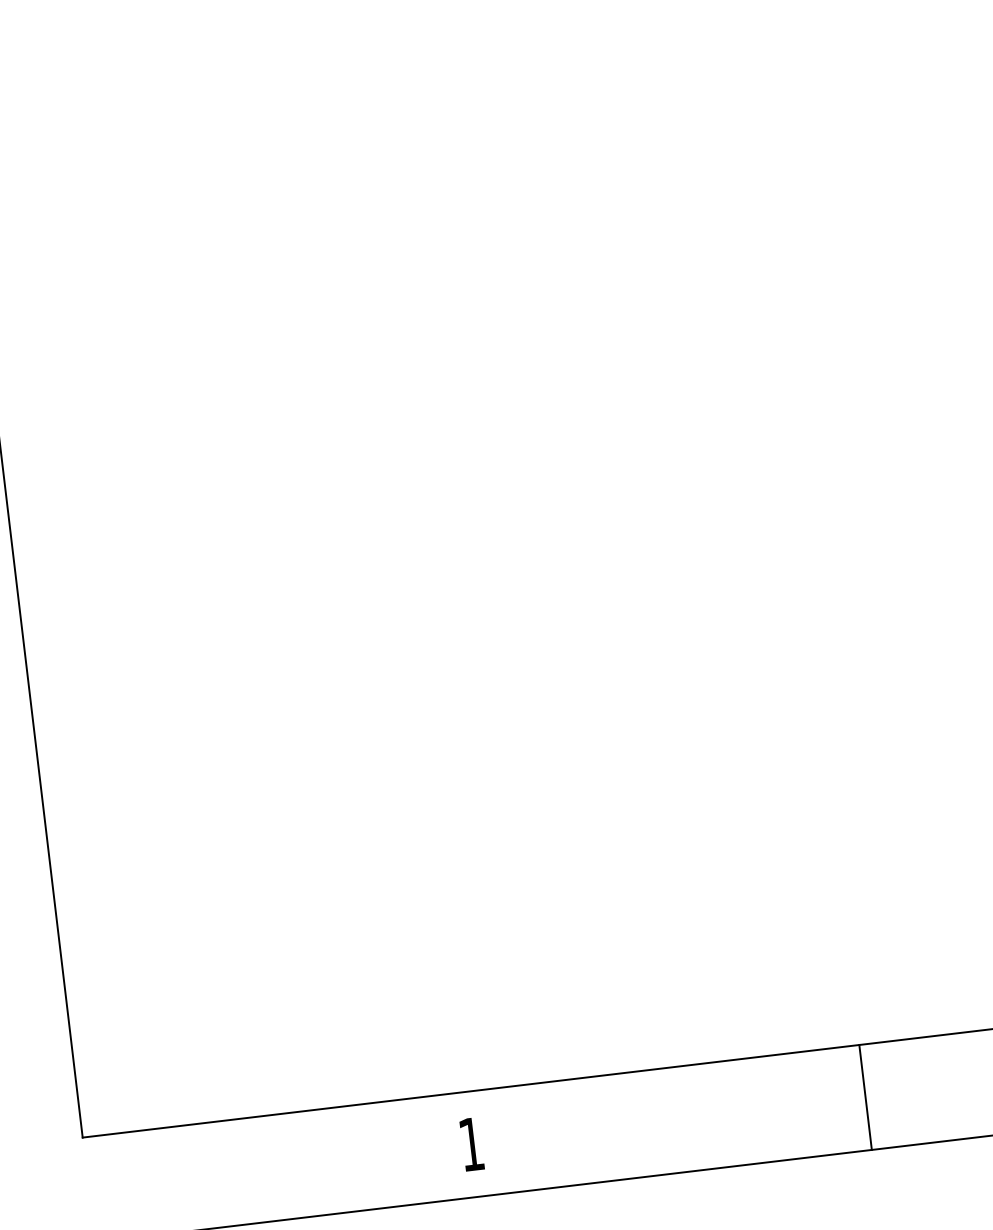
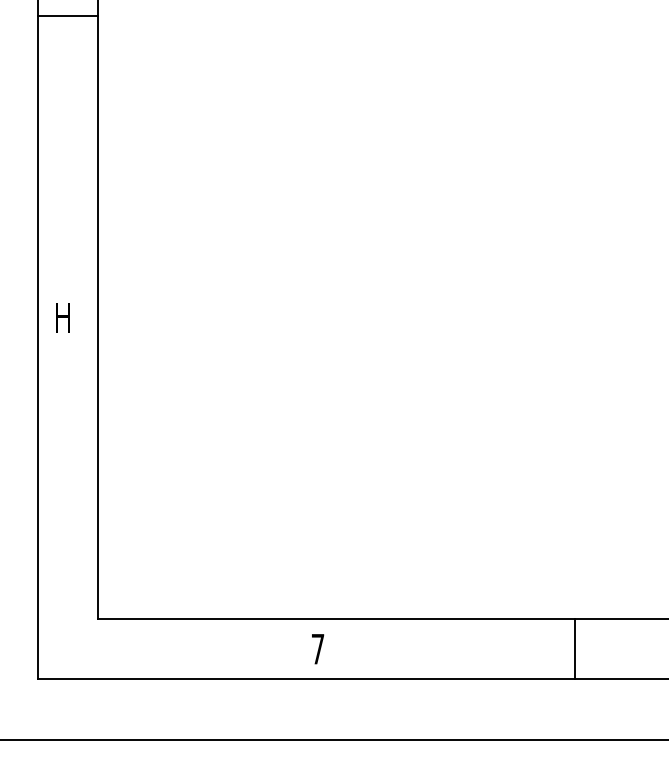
line: (865, 1097) -> (575, 649), moved
text: (472, 1144) -> (318, 649), 1 -> 7

